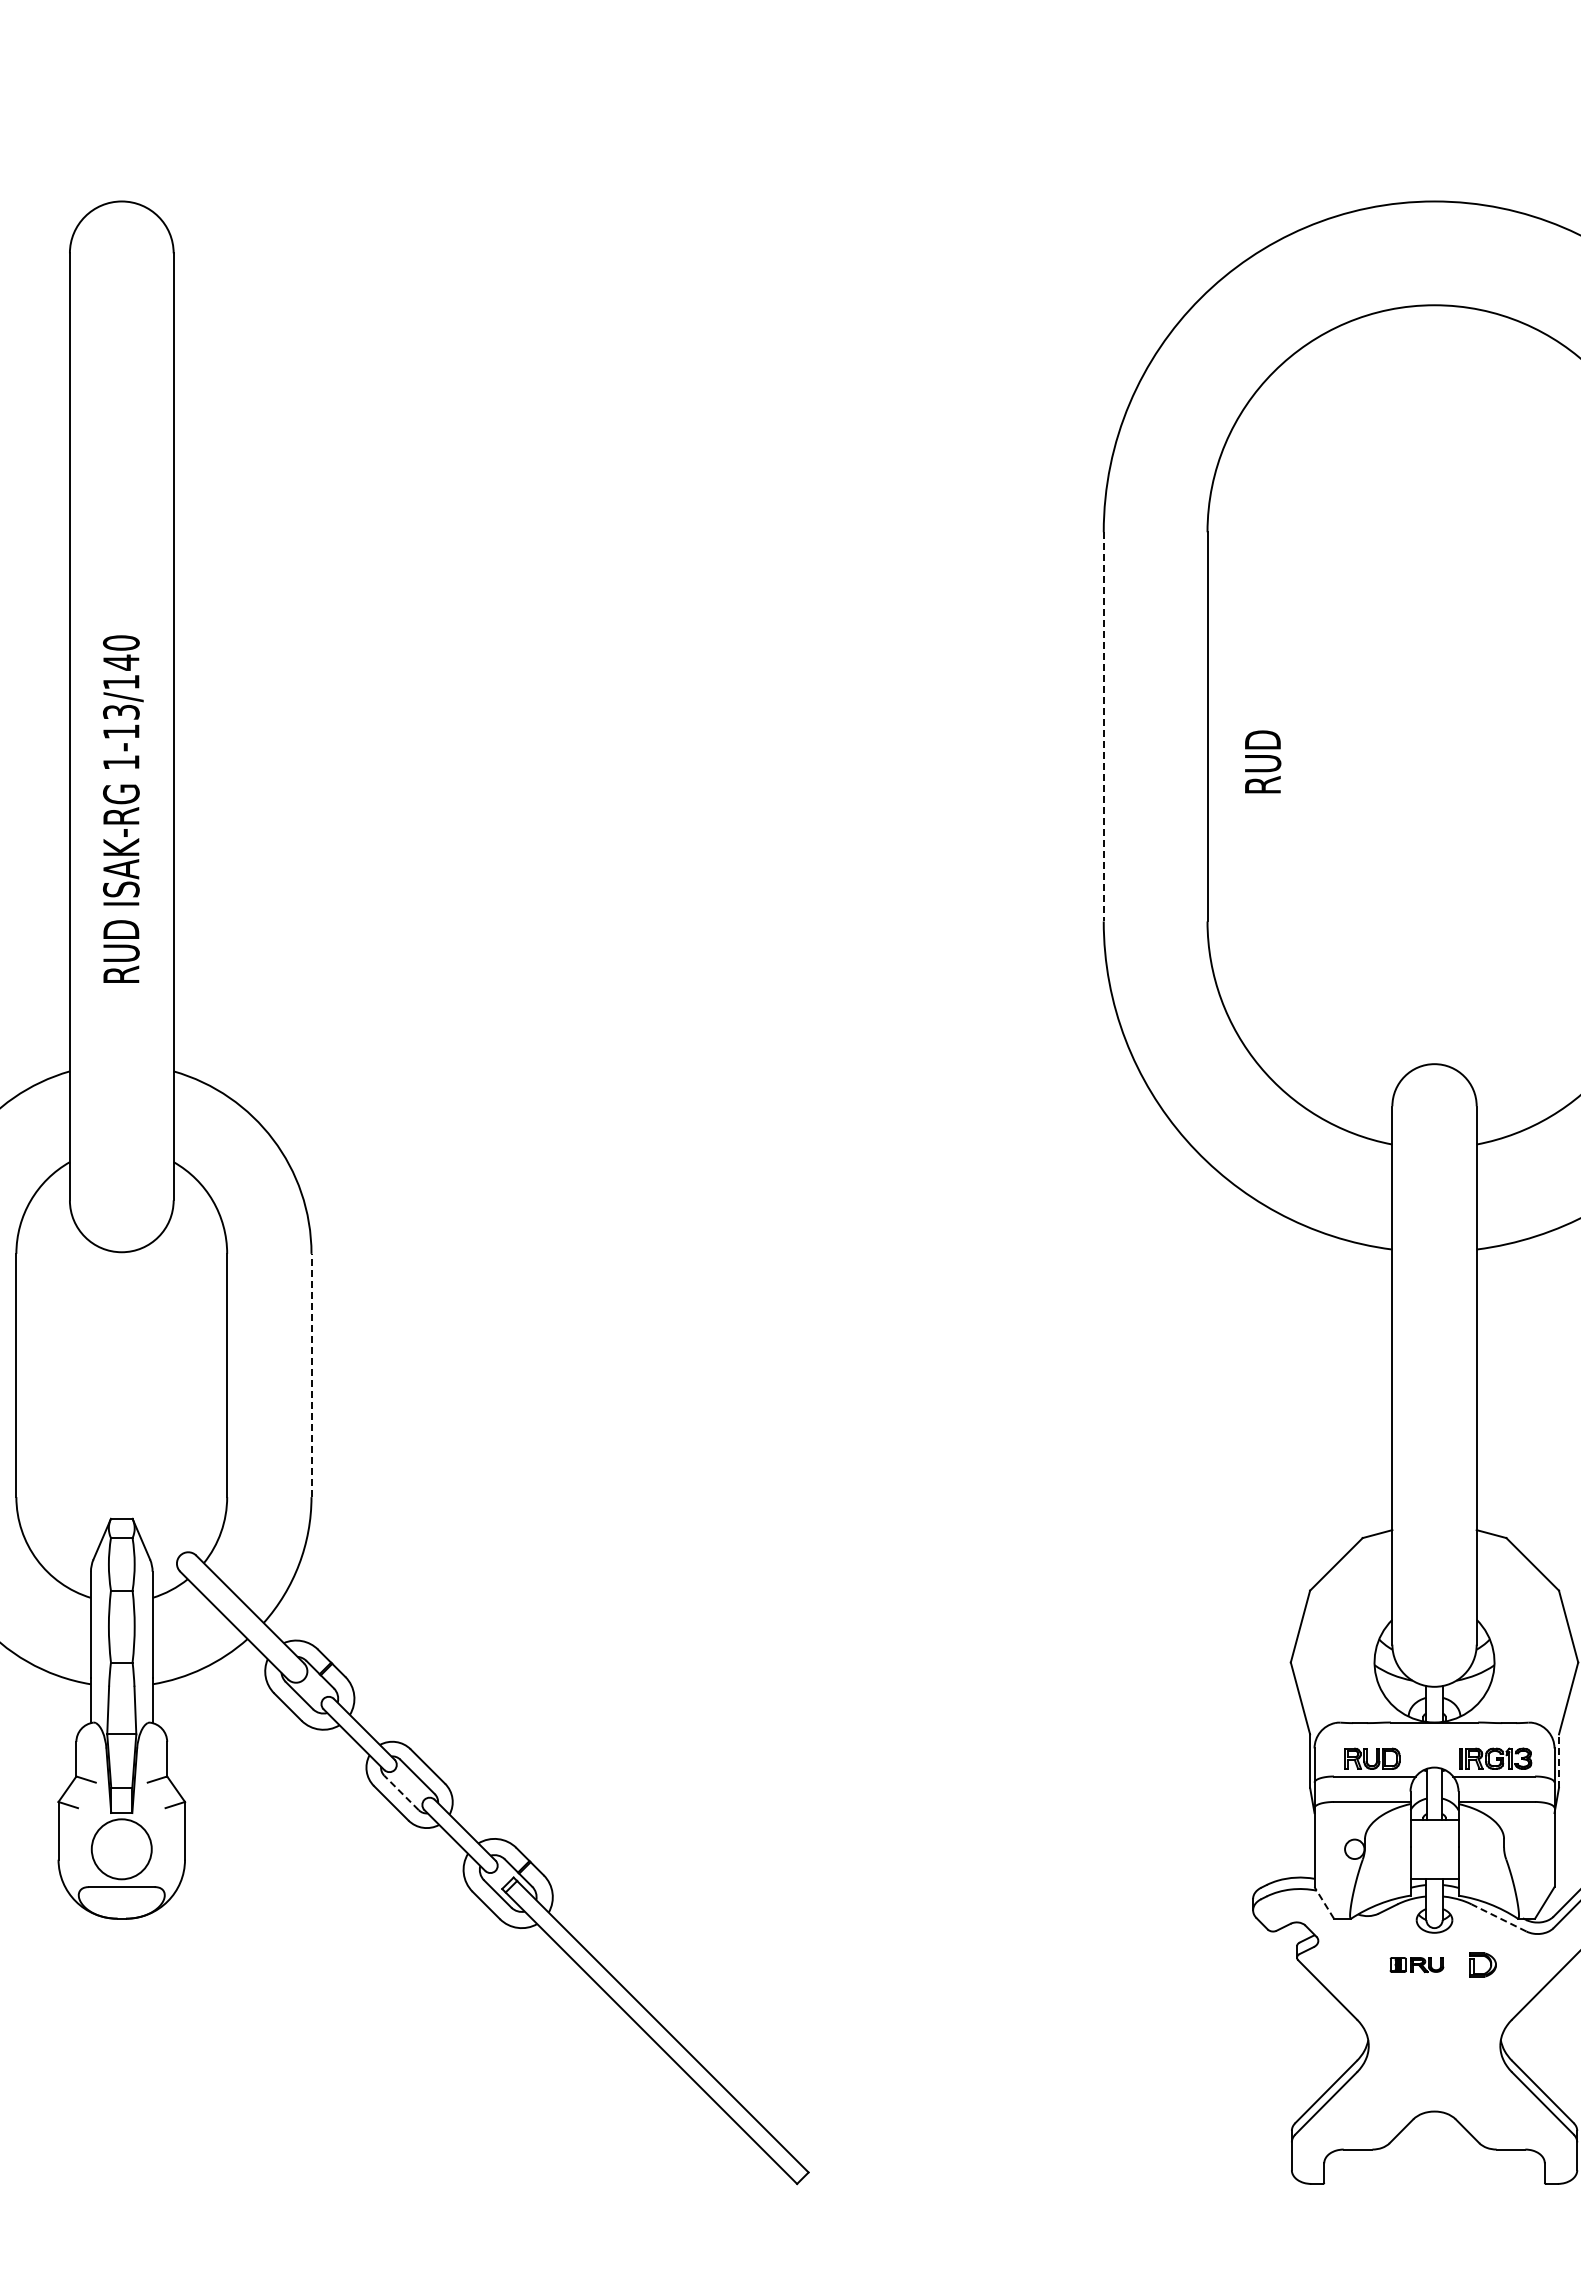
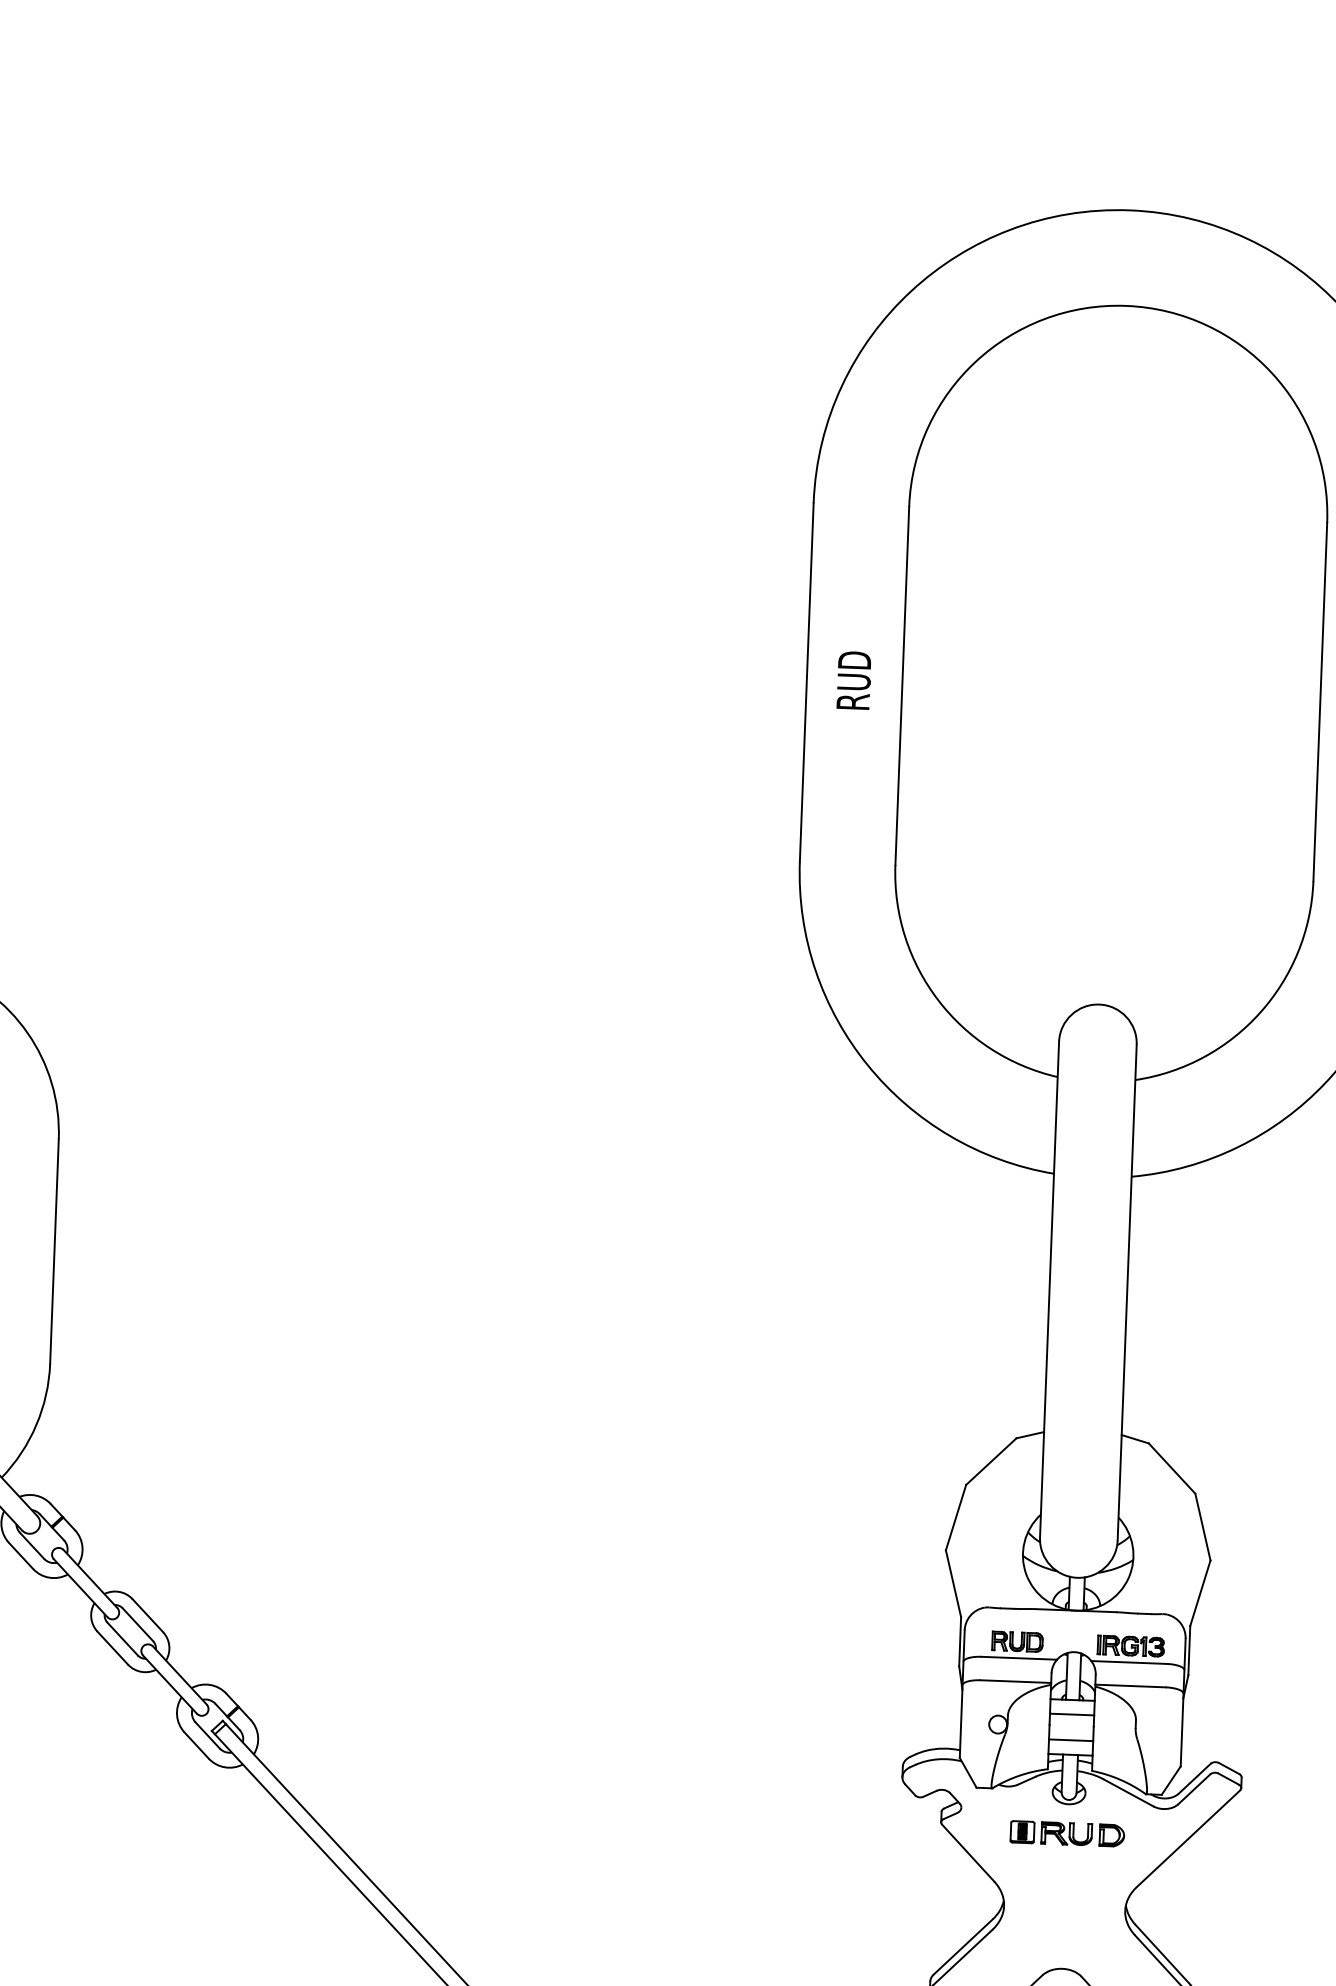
line: (1103, 726) -> (806, 682), dashed -> solid
text: (1263, 761) -> (854, 680), moved
line: (311, 1375) -> (54, 1251), dashed -> solid
line: (1559, 1761) -> (1189, 1650), dashed -> solid
line: (401, 1792) -> (122, 1638), dashed -> solid
line: (1434, 1835) -> (1072, 1714), added
line: (1434, 1863) -> (1071, 1740), added
line: (1324, 1902) -> (968, 1772), dashed -> solid
line: (1499, 1917) -> (1128, 1792), dashed -> solid
part: (1416, 1964) -> (1050, 1832), size x1.67

